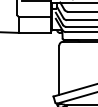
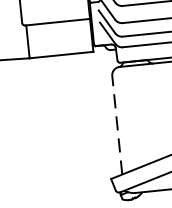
line: (59, 70) -> (117, 125), solid -> dashed

